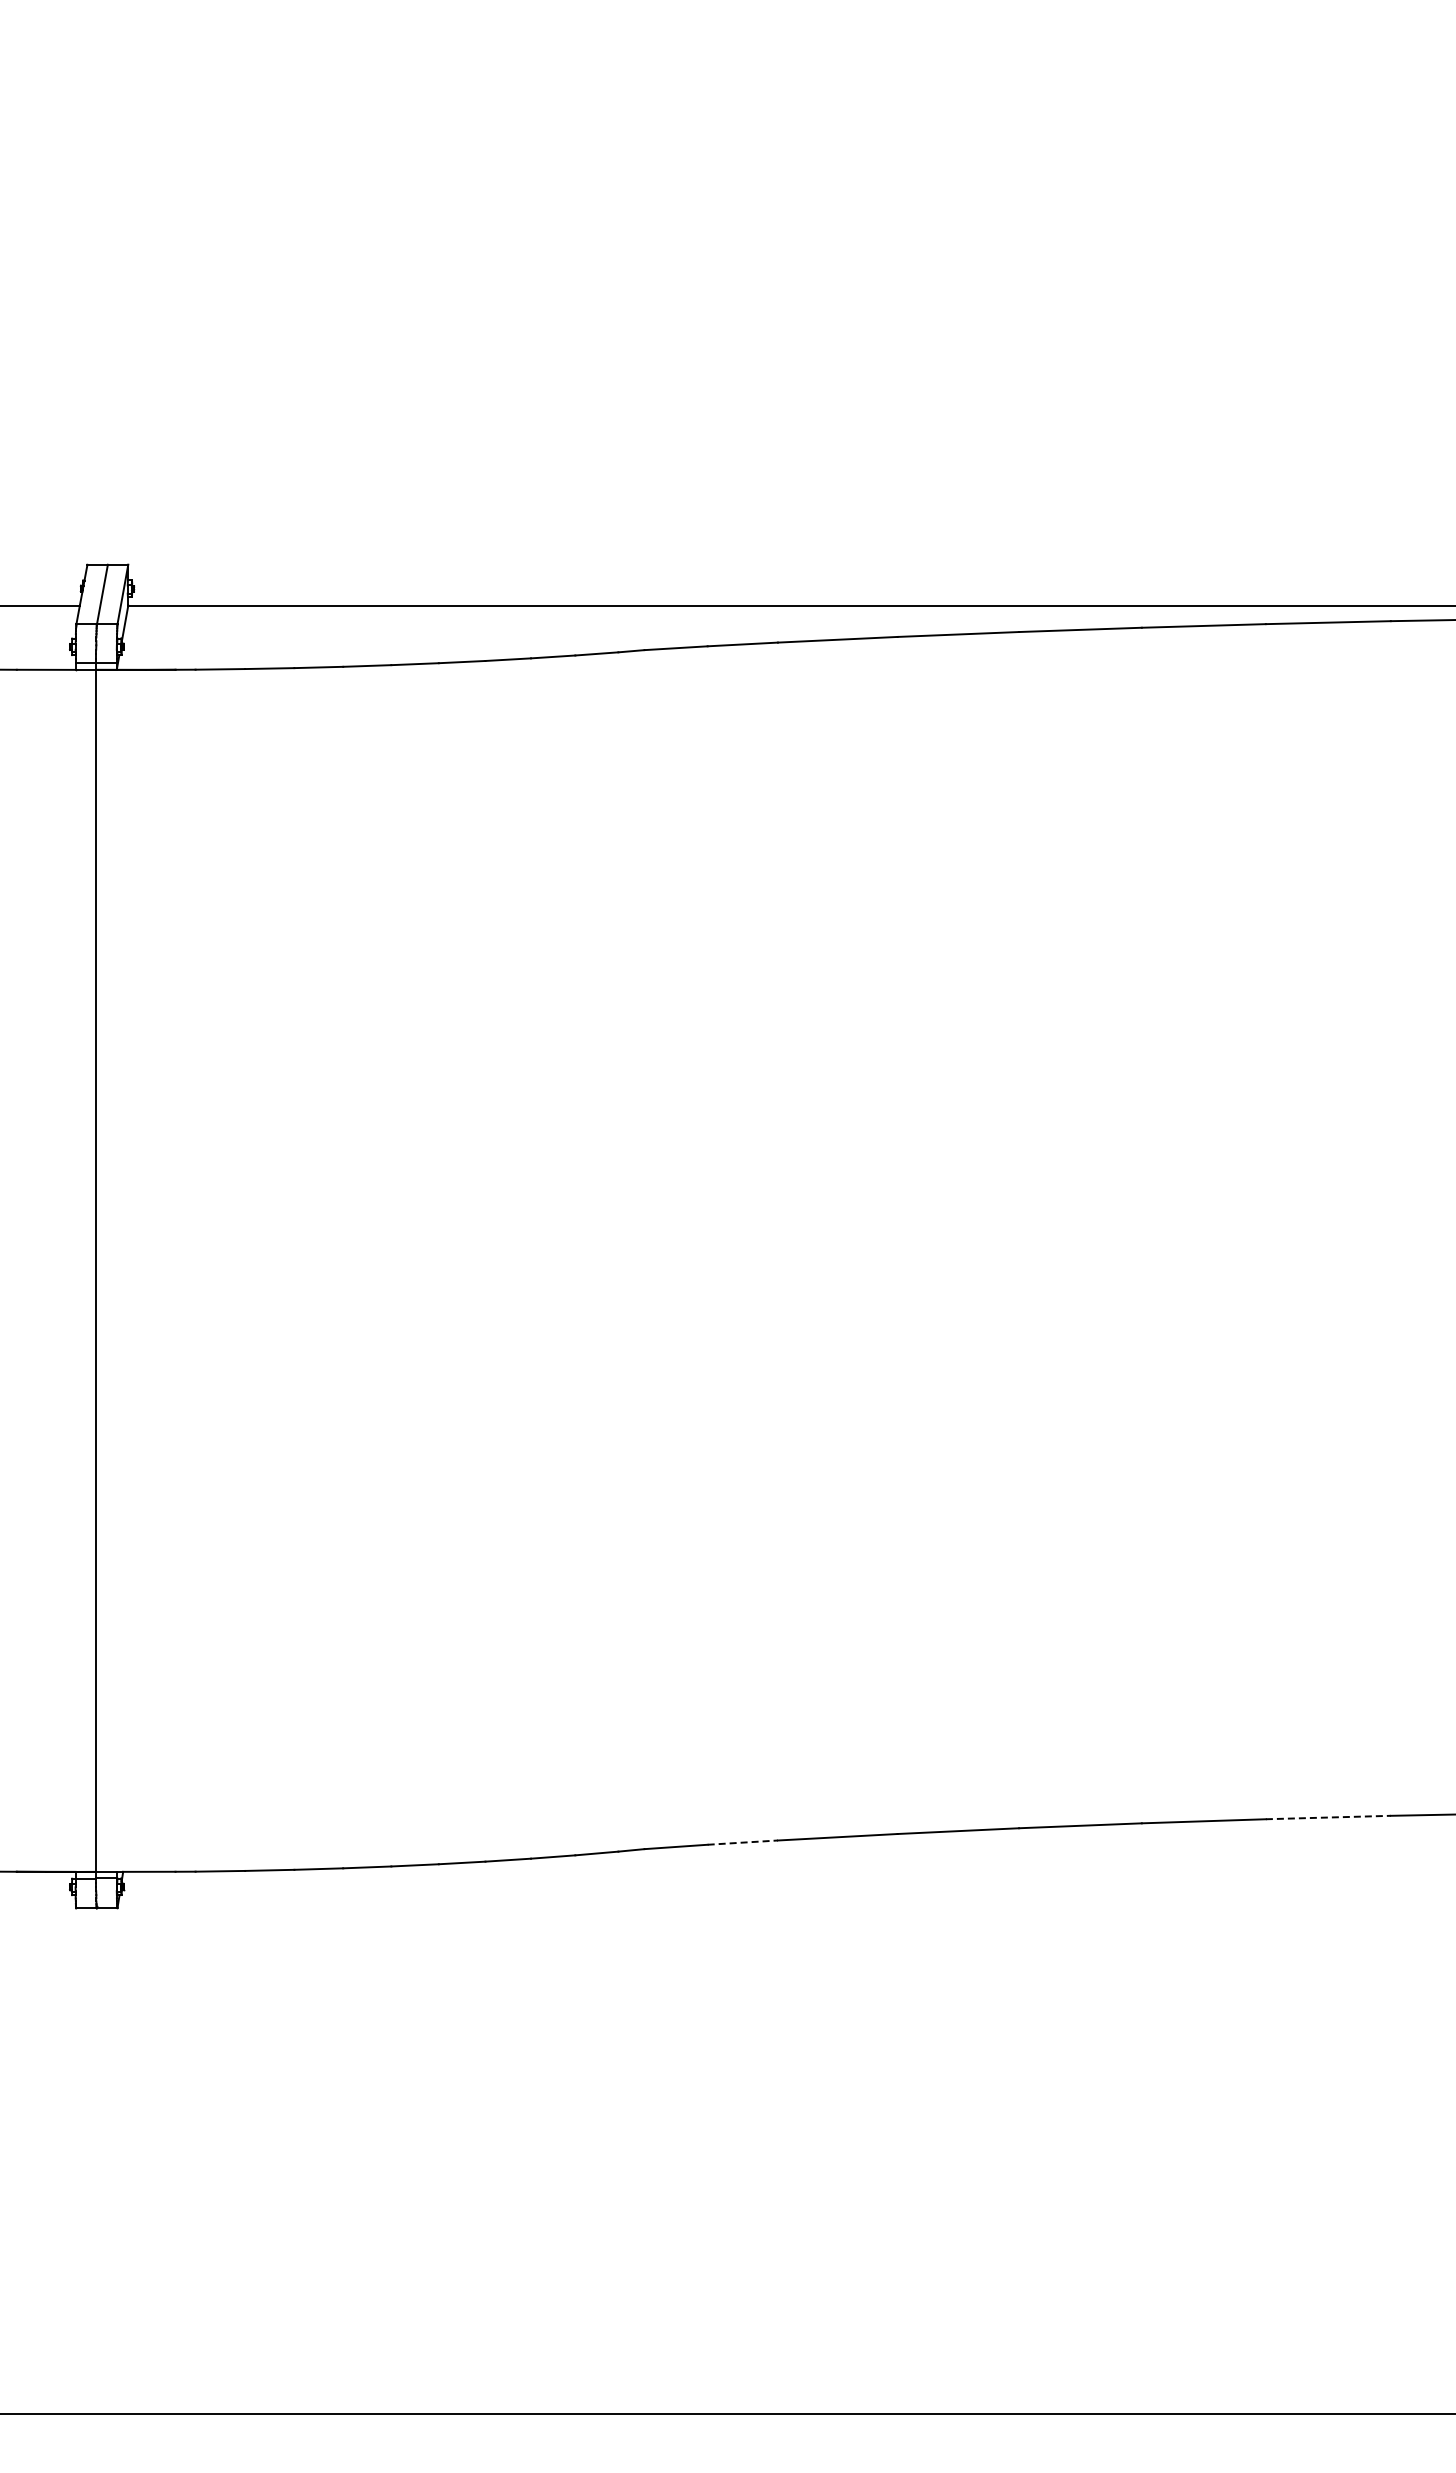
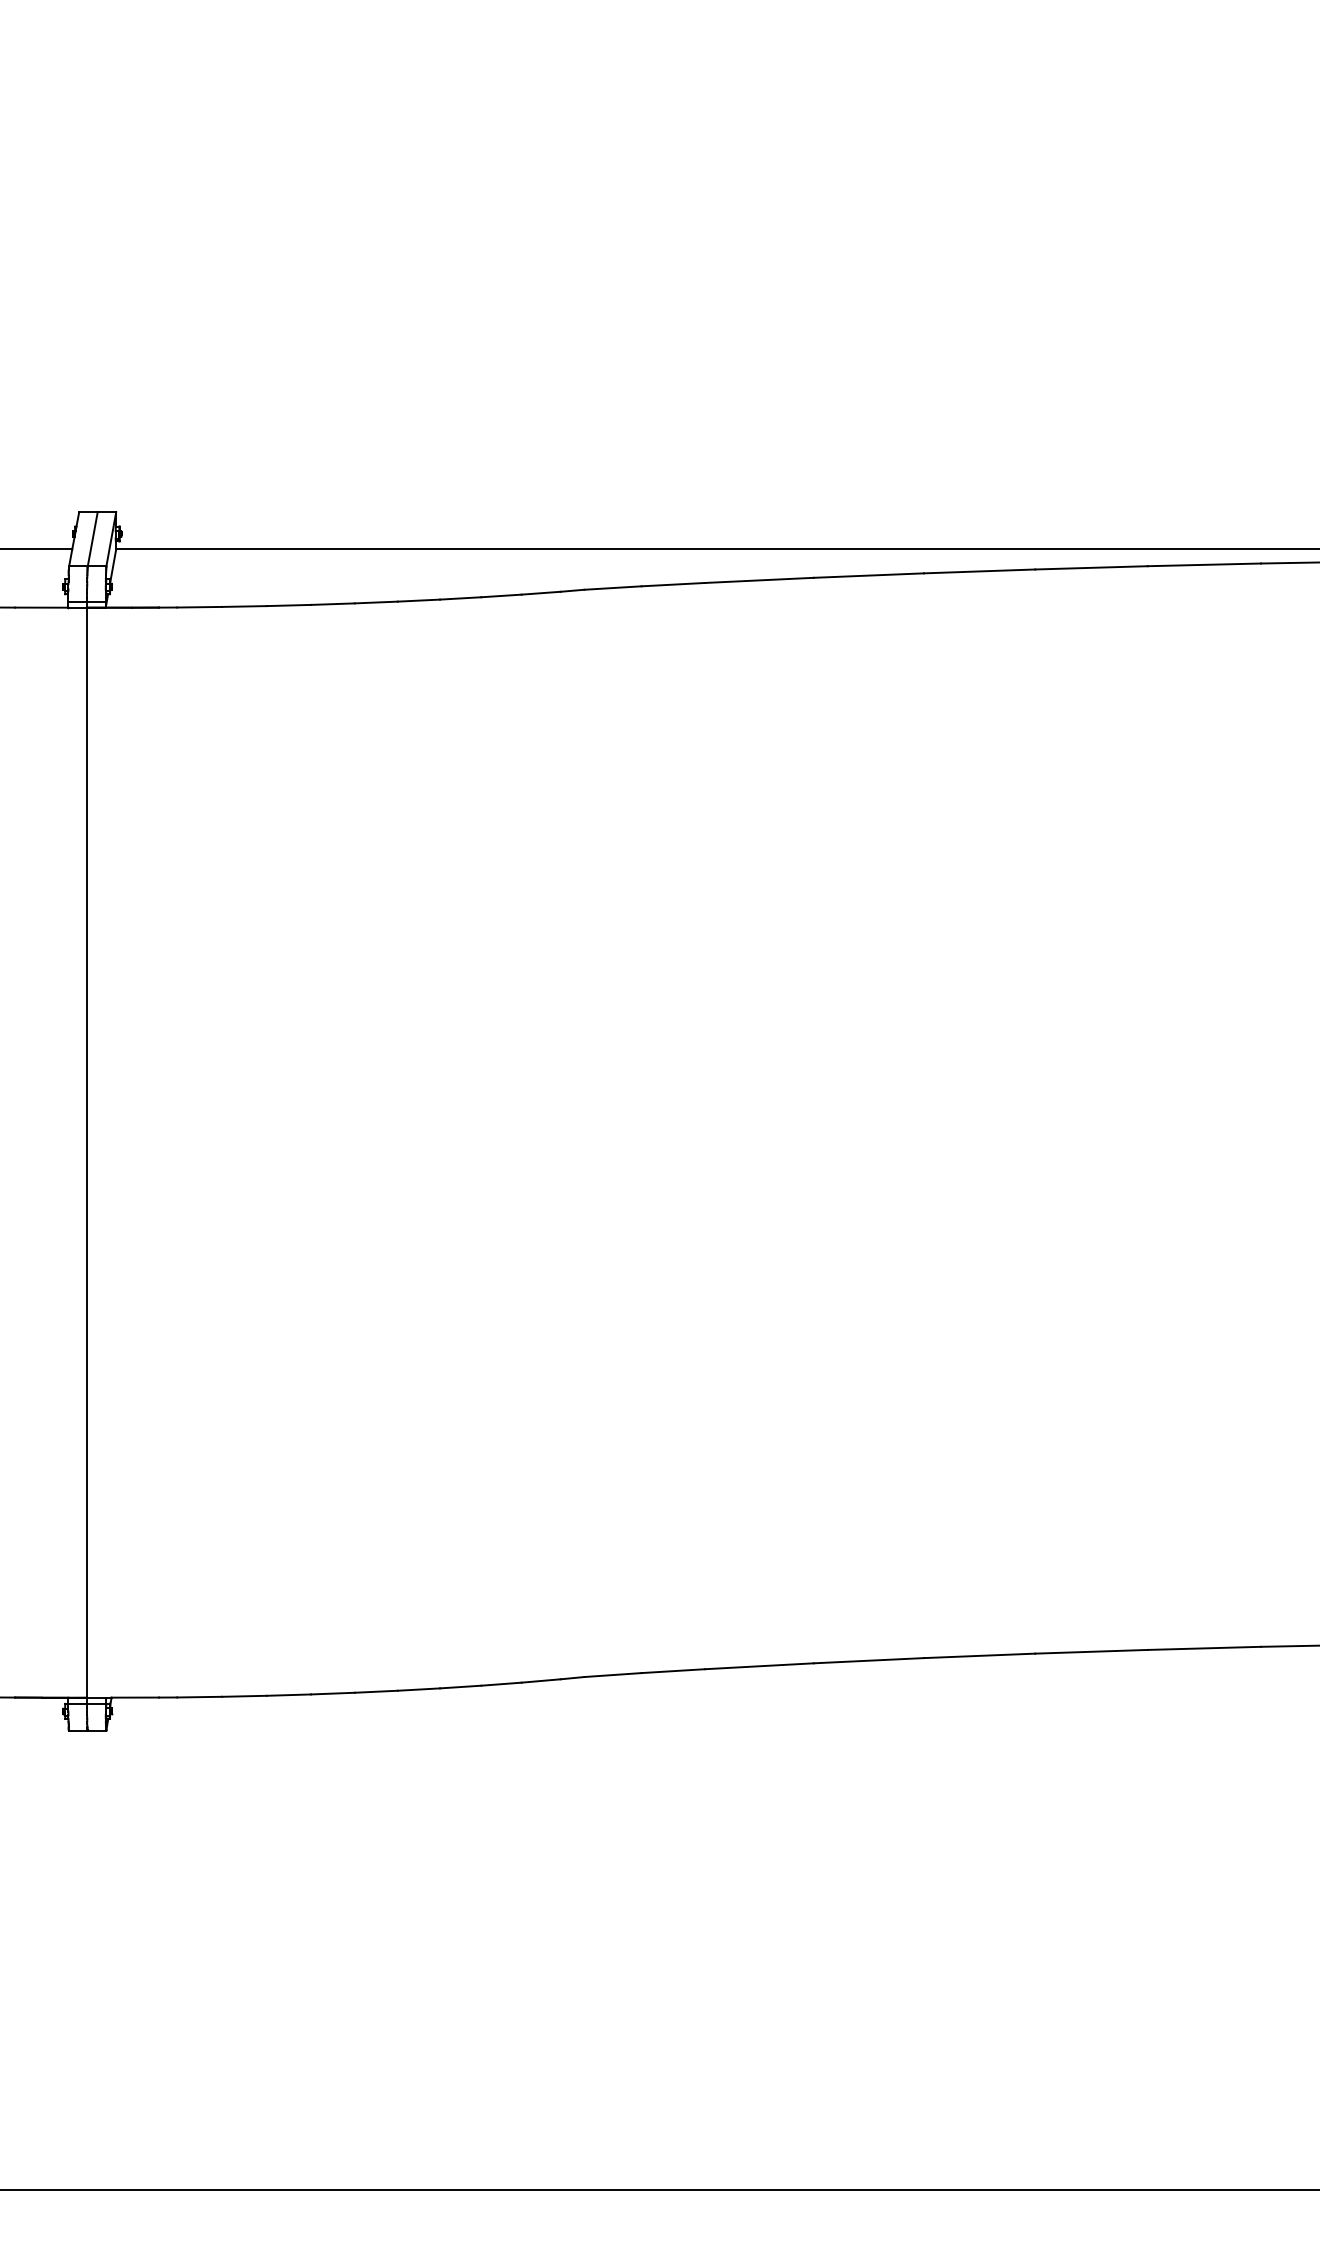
line: (1328, 1817) -> (1204, 1648), dashed -> solid
line: (743, 1842) -> (674, 1671), dashed -> solid

